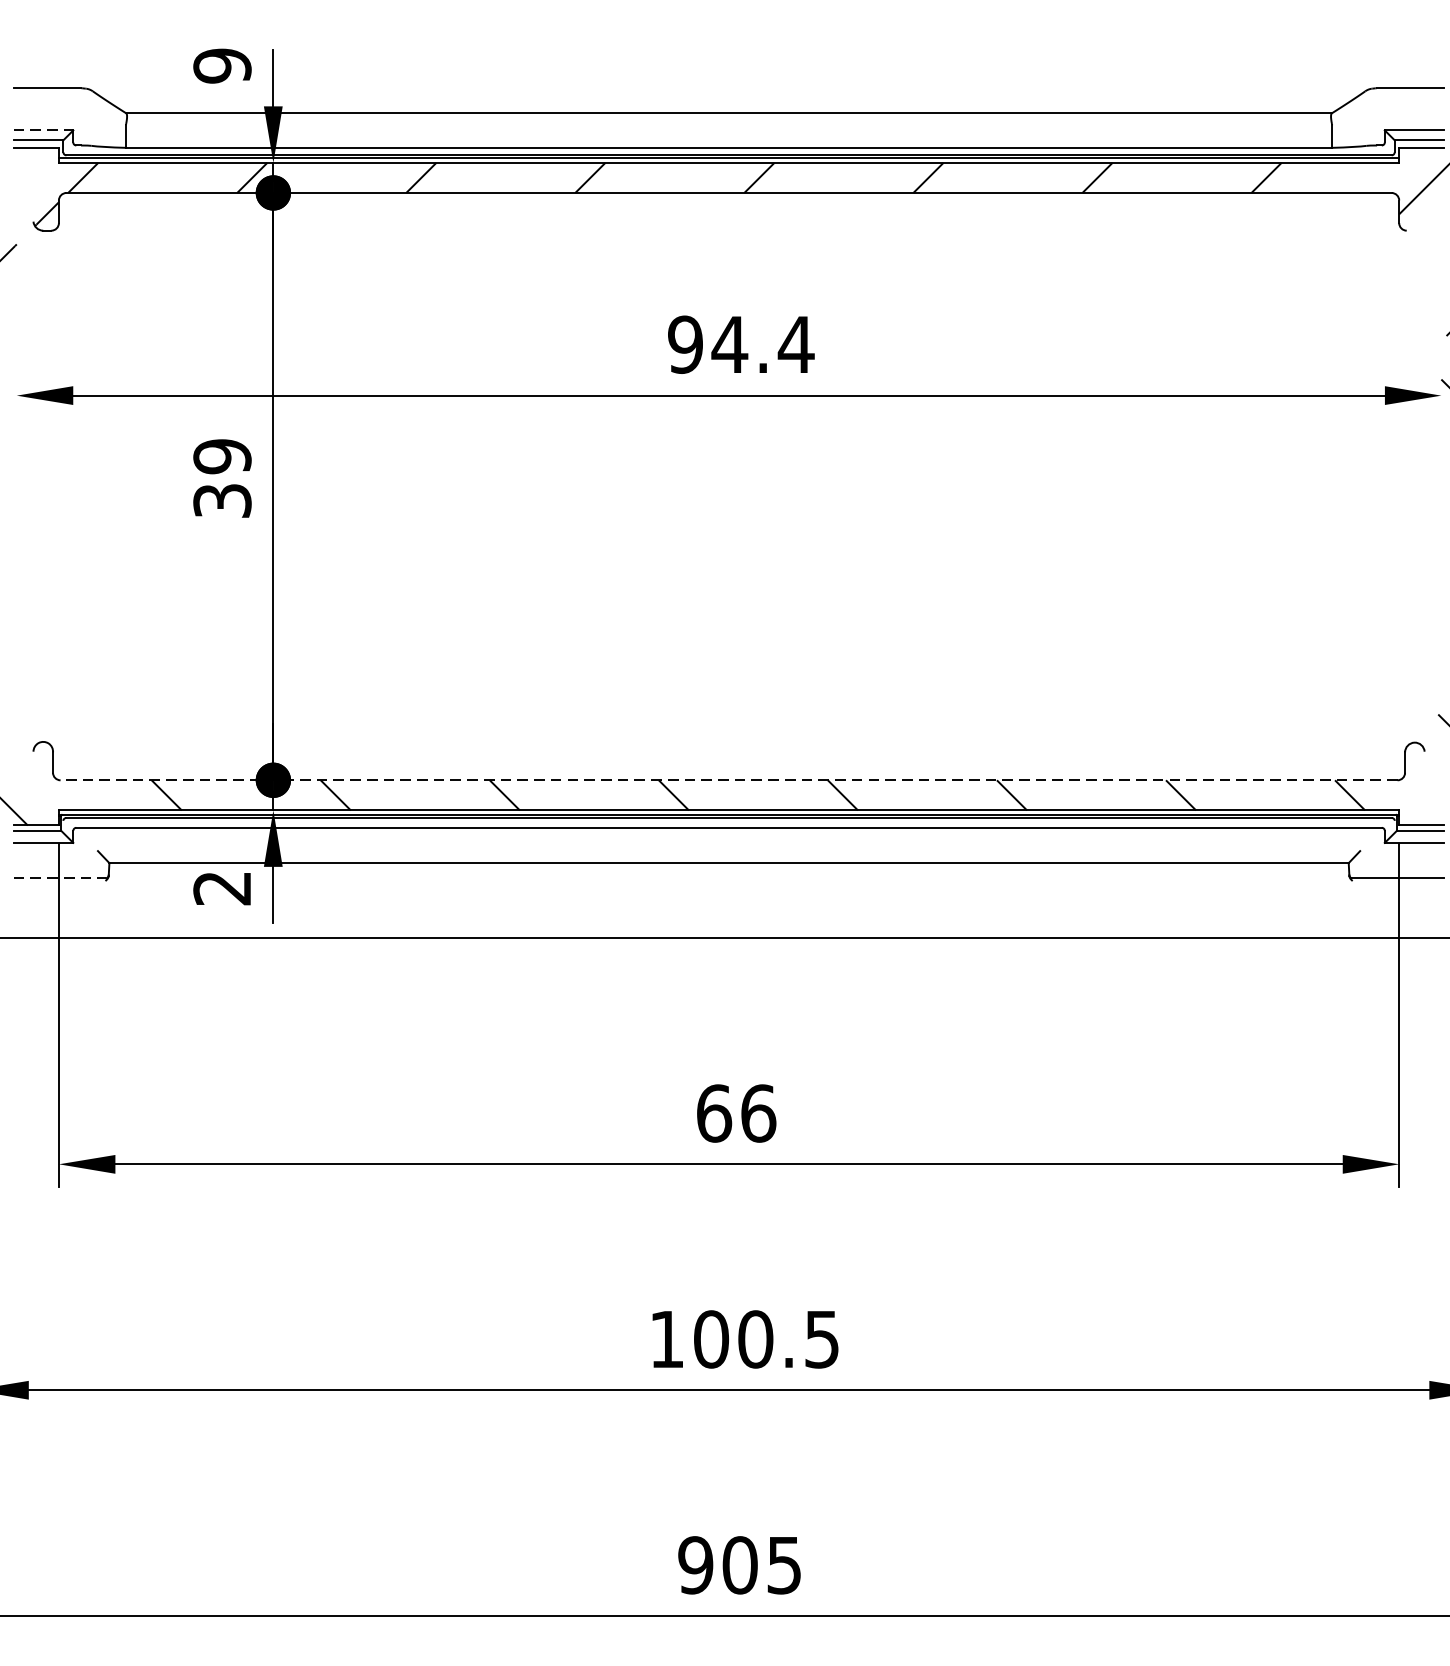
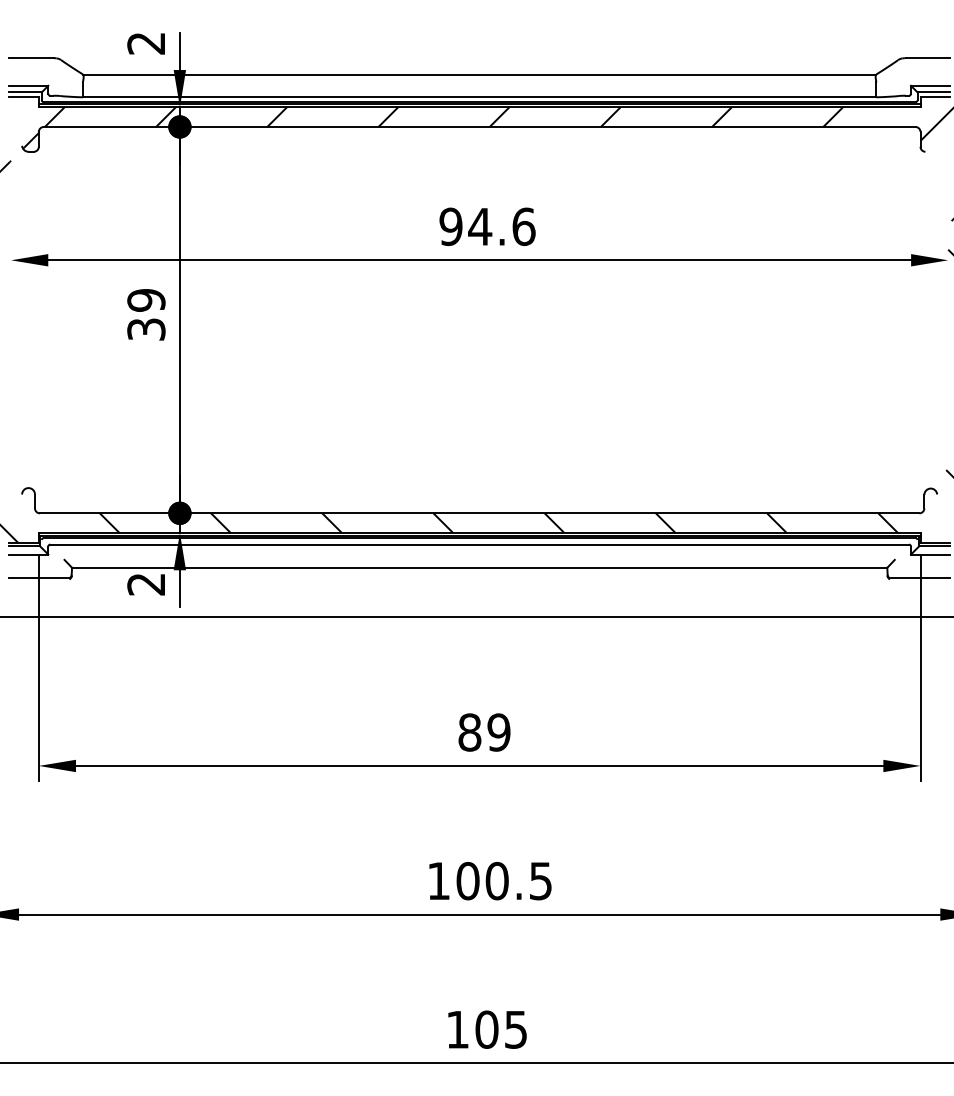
text: (222, 66) -> (146, 43), 9 -> 2
line: (43, 129) -> (28, 85), dashed -> solid
text: (795, 344) -> (523, 226), 94.4 -> 94.6
line: (728, 780) -> (479, 513), dashed -> solid
line: (59, 877) -> (39, 577), dashed -> solid
text: (736, 1113) -> (484, 732), 66 -> 89
text: (695, 1564) -> (457, 1029), 905 -> 105

